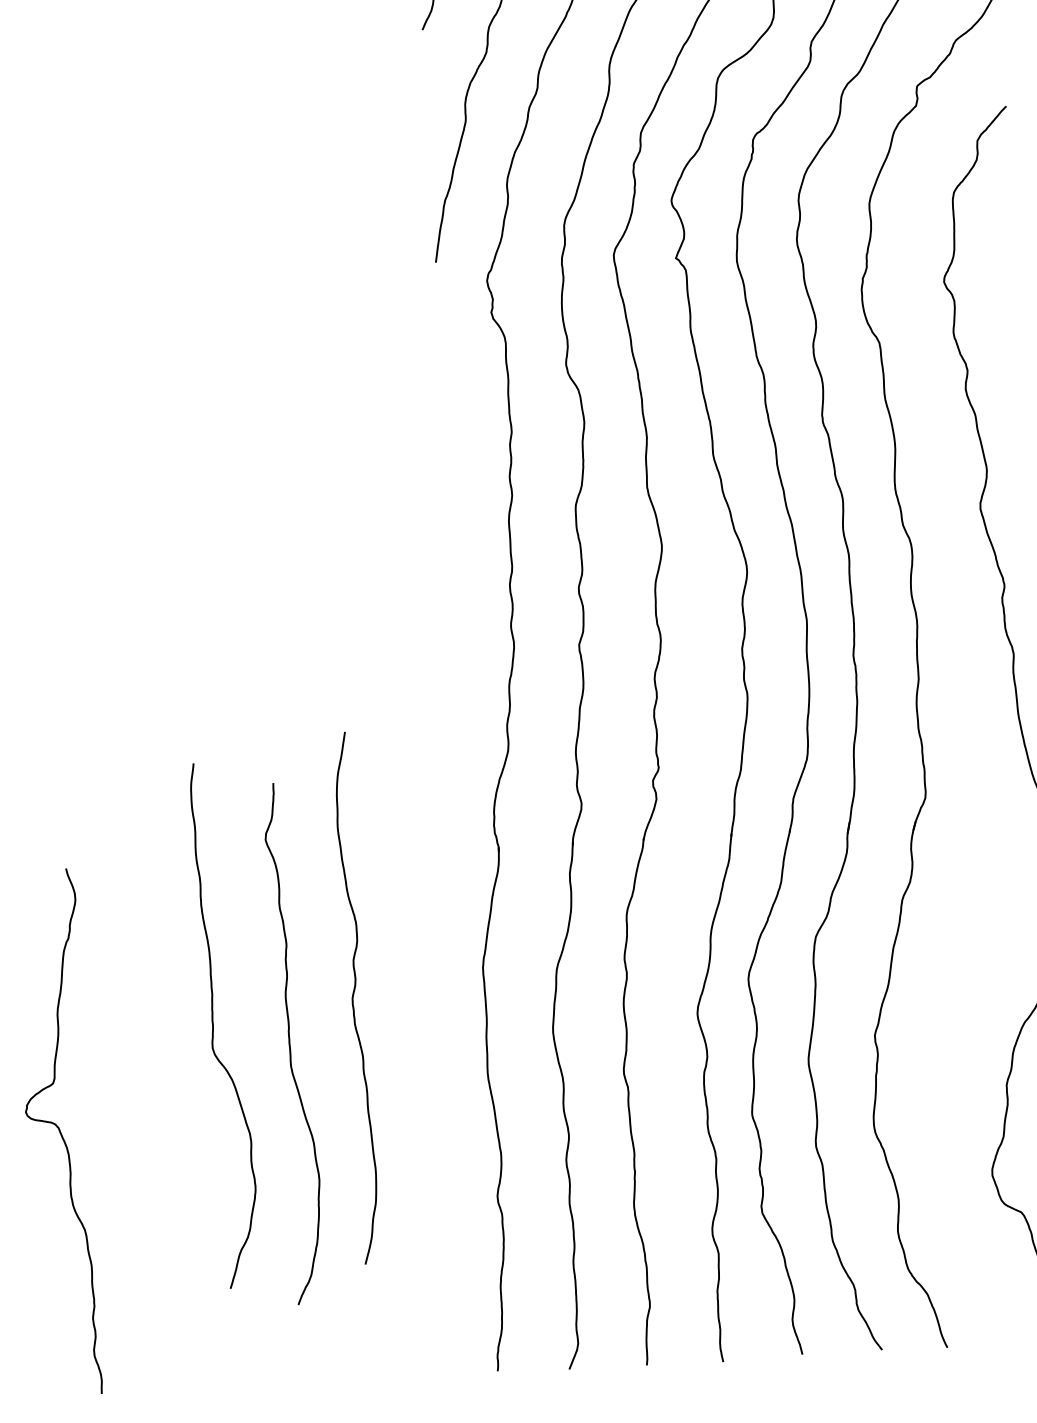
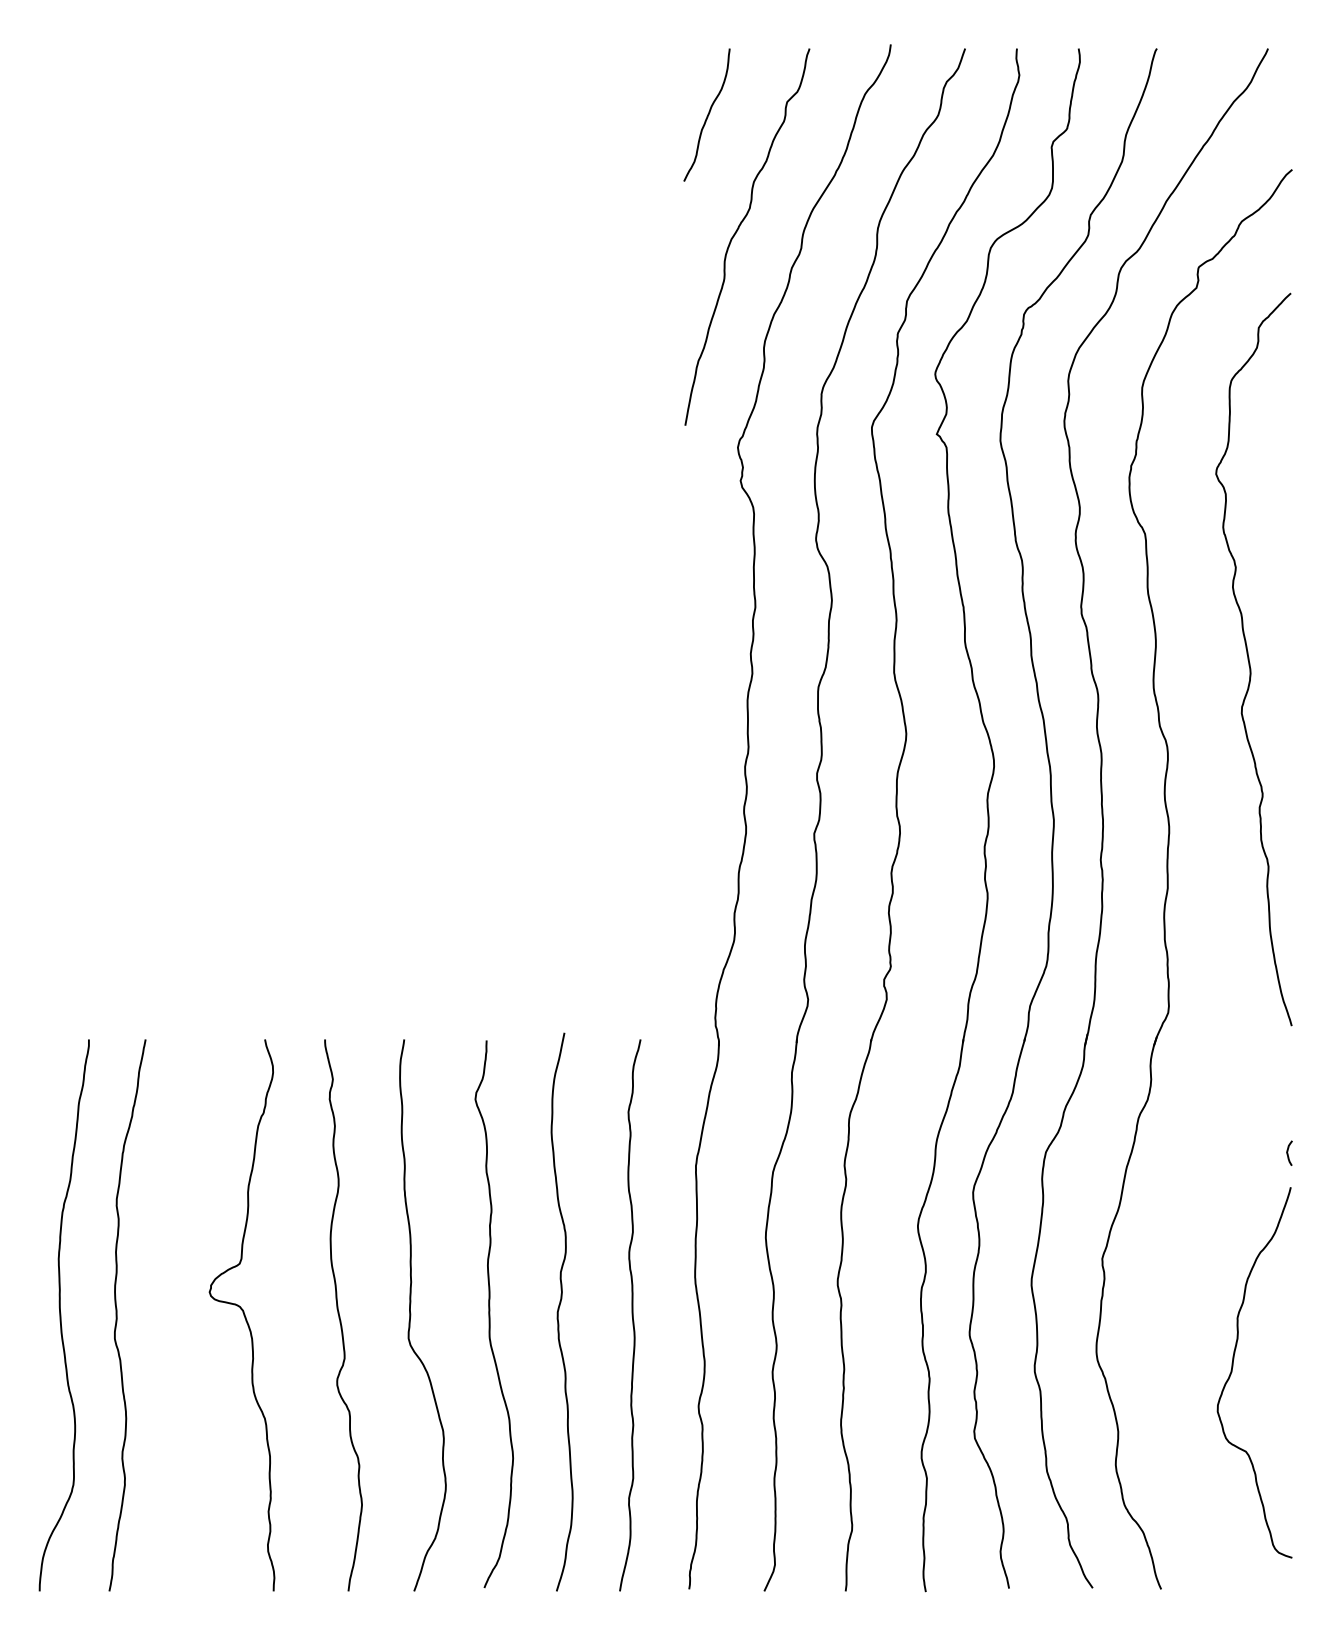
curve: (354, 996) -> (559, 1310), moved
curve: (214, 1026) -> (411, 1315), moved
curve: (290, 1044) -> (490, 1314), moved
curve: (429, 1113) -> (631, 1315), added
curve: (151, 1128) -> (340, 1316), added

